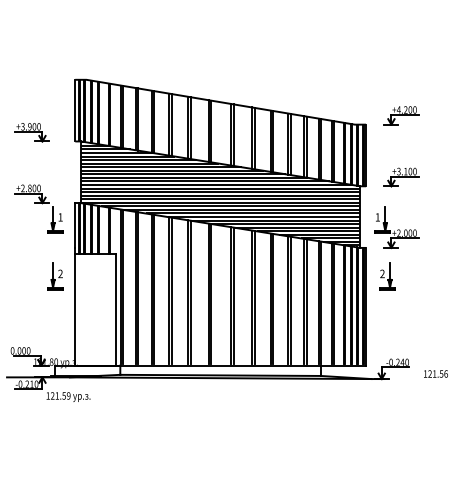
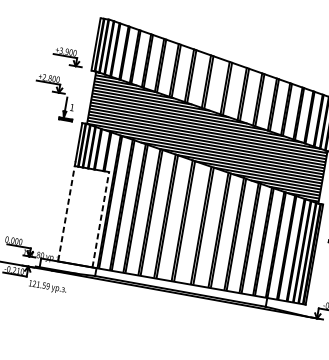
part: (31, 132) -> (67, 56), moved
part: (38, 208) -> (54, 96), moved
part: (55, 276) -> (54, 182), removed
line: (75, 306) -> (67, 211), solid -> dashed
line: (115, 309) -> (100, 219), solid -> dashed

